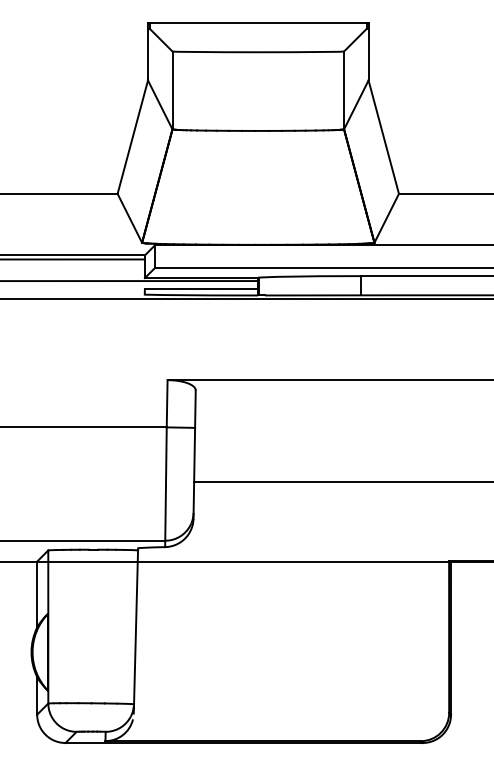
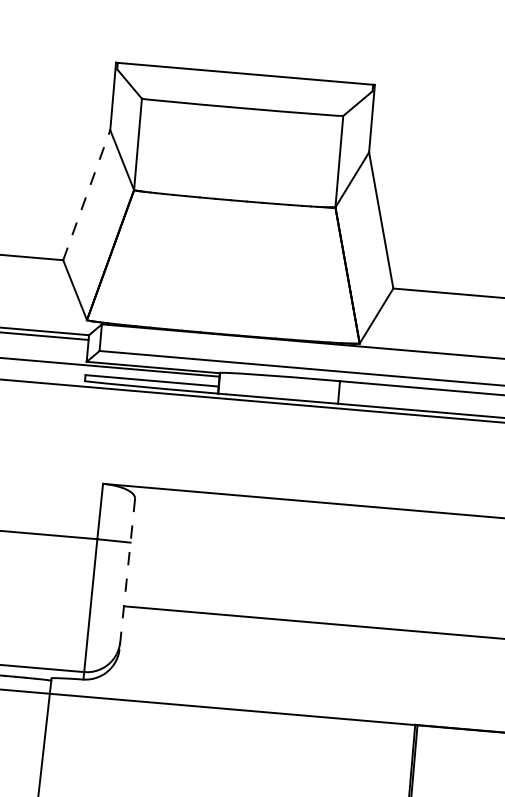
line: (132, 137) -> (86, 195), solid -> dashed
line: (194, 455) -> (127, 574), solid -> dashed

